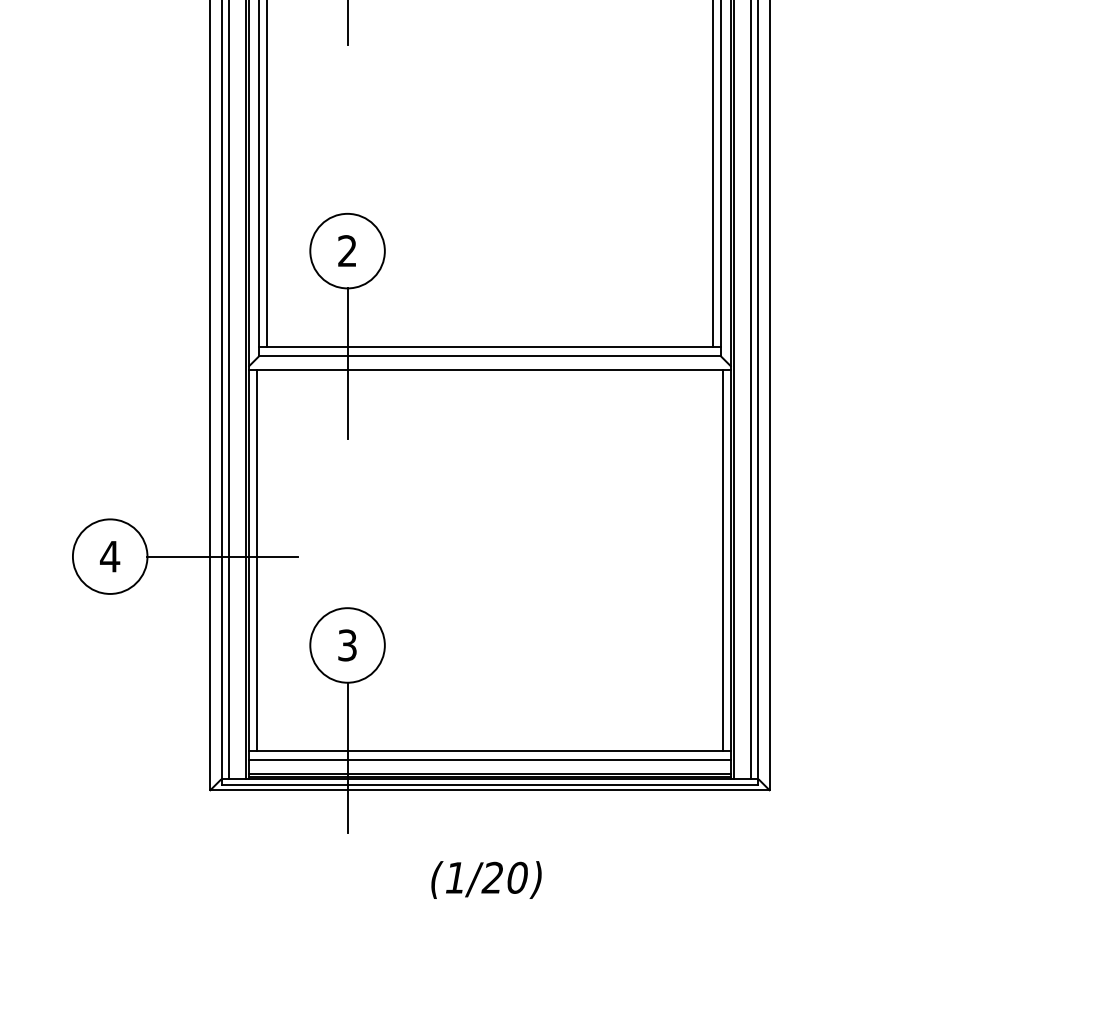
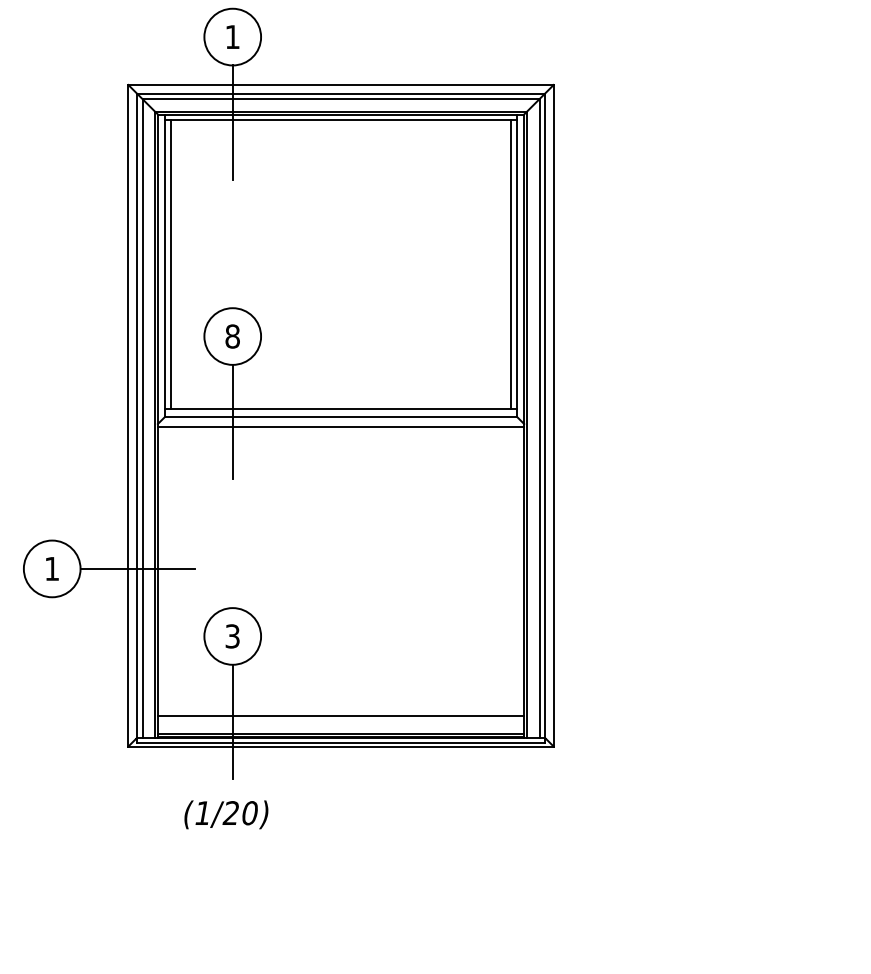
text: (347, 251) -> (232, 336), 2 -> 8
text: (109, 556) -> (51, 568), 4 -> 1
line: (256, 560) -> (163, 571), removed
line: (723, 560) -> (518, 571), removed
line: (489, 759) -> (340, 723), removed
text: (486, 879) -> (226, 814), moved

